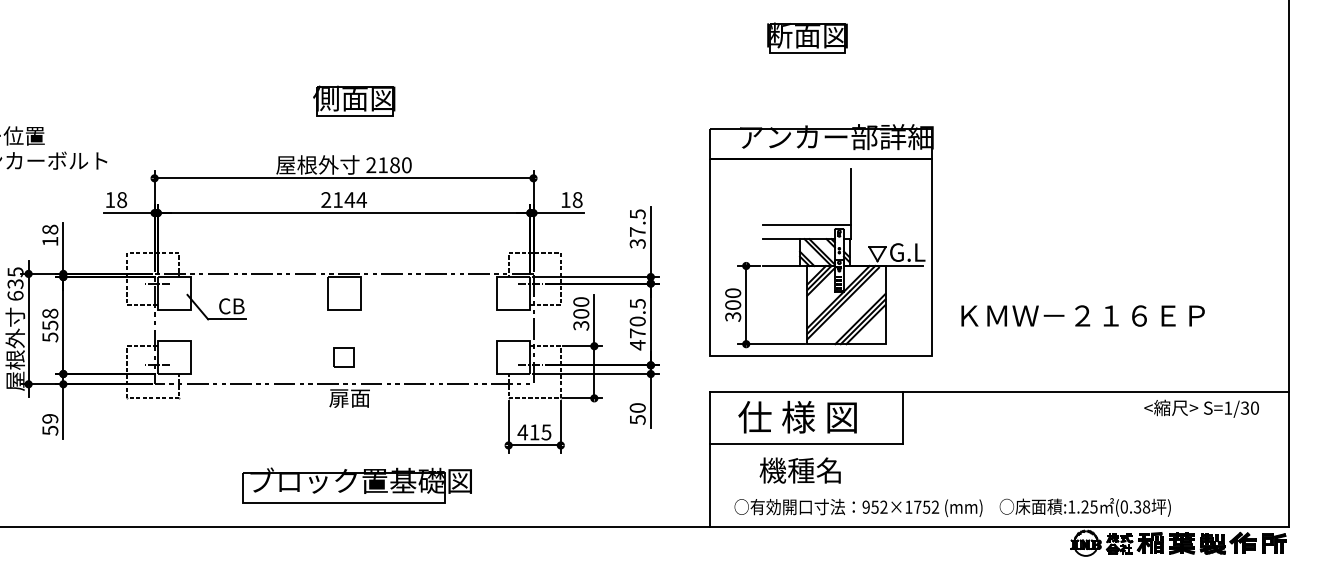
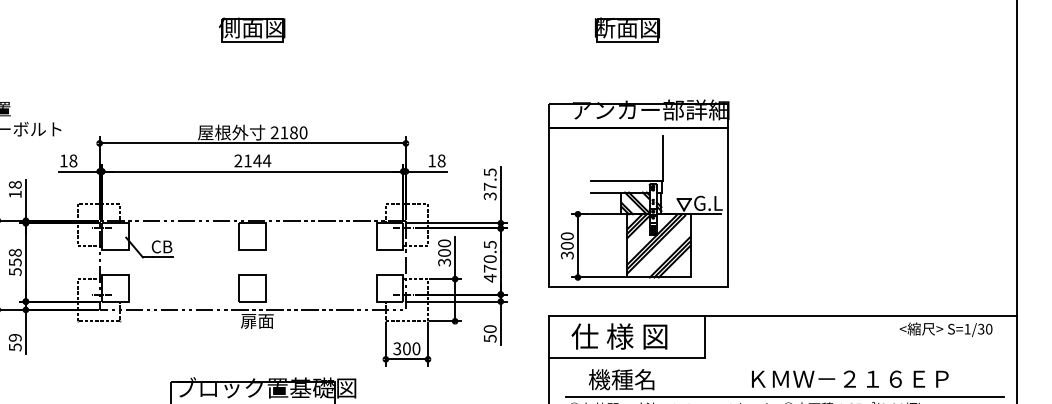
part: (354, 100) -> (252, 29), moved
text: (1082, 315) -> (849, 378), moved
part: (344, 357) -> (253, 288), size x1.67
text: (534, 432) -> (406, 348), 415 -> 300
line: (1001, 491) -> (784, 396), added

